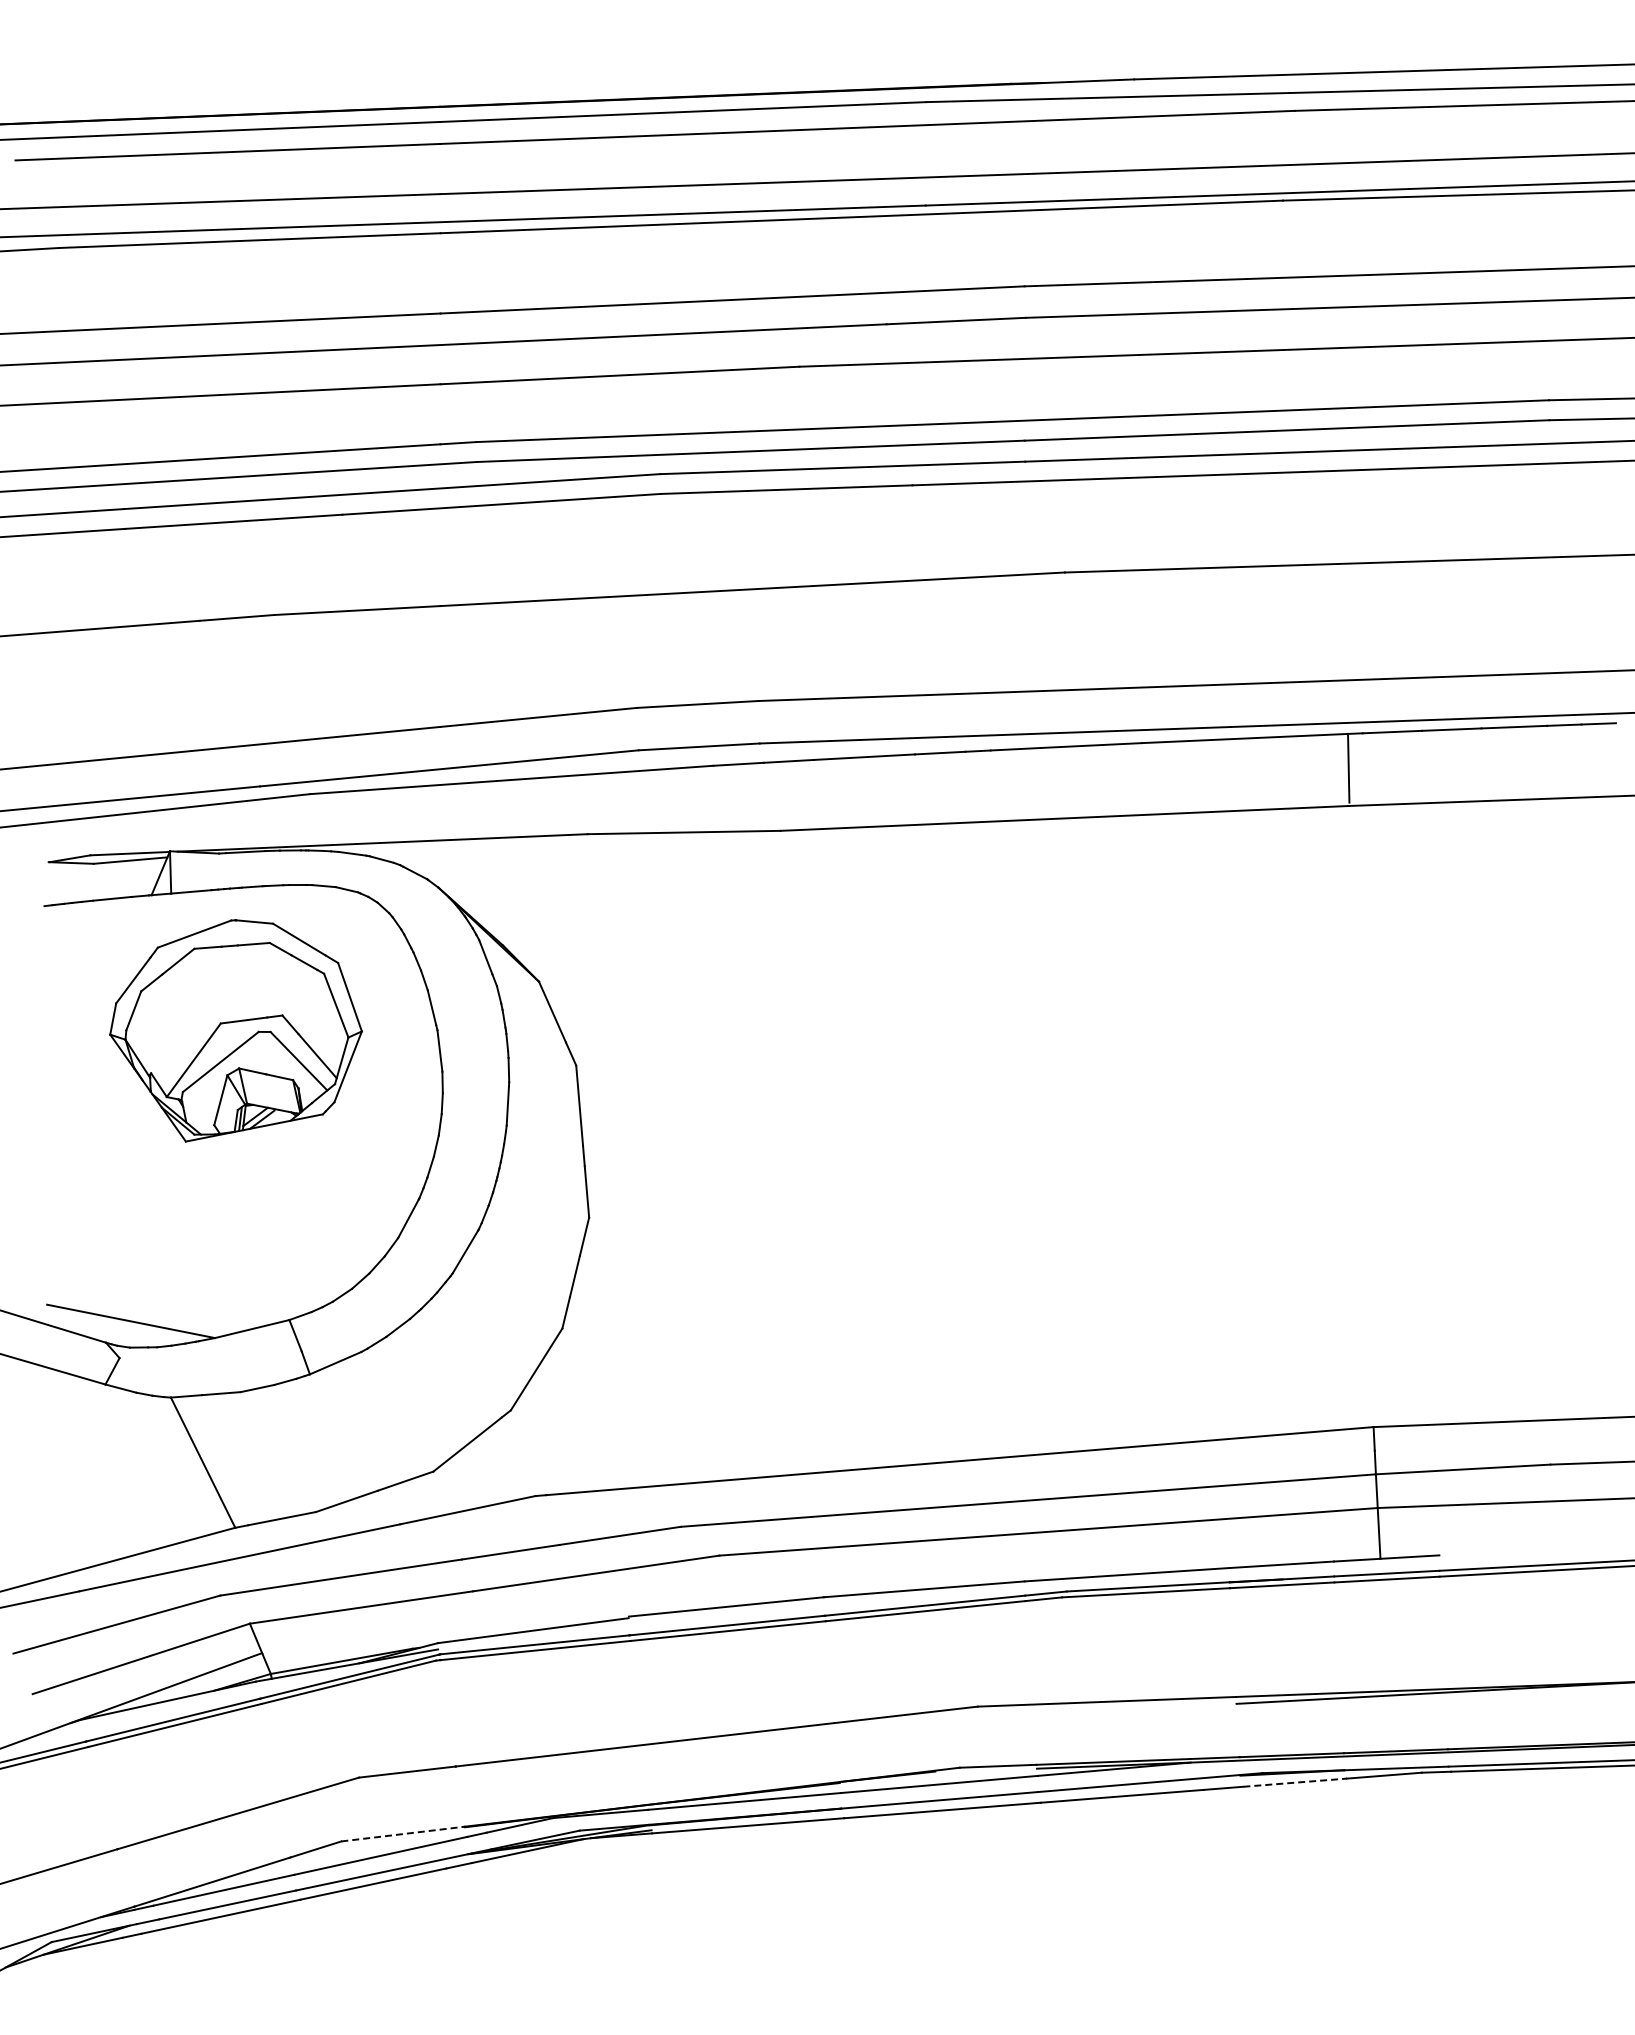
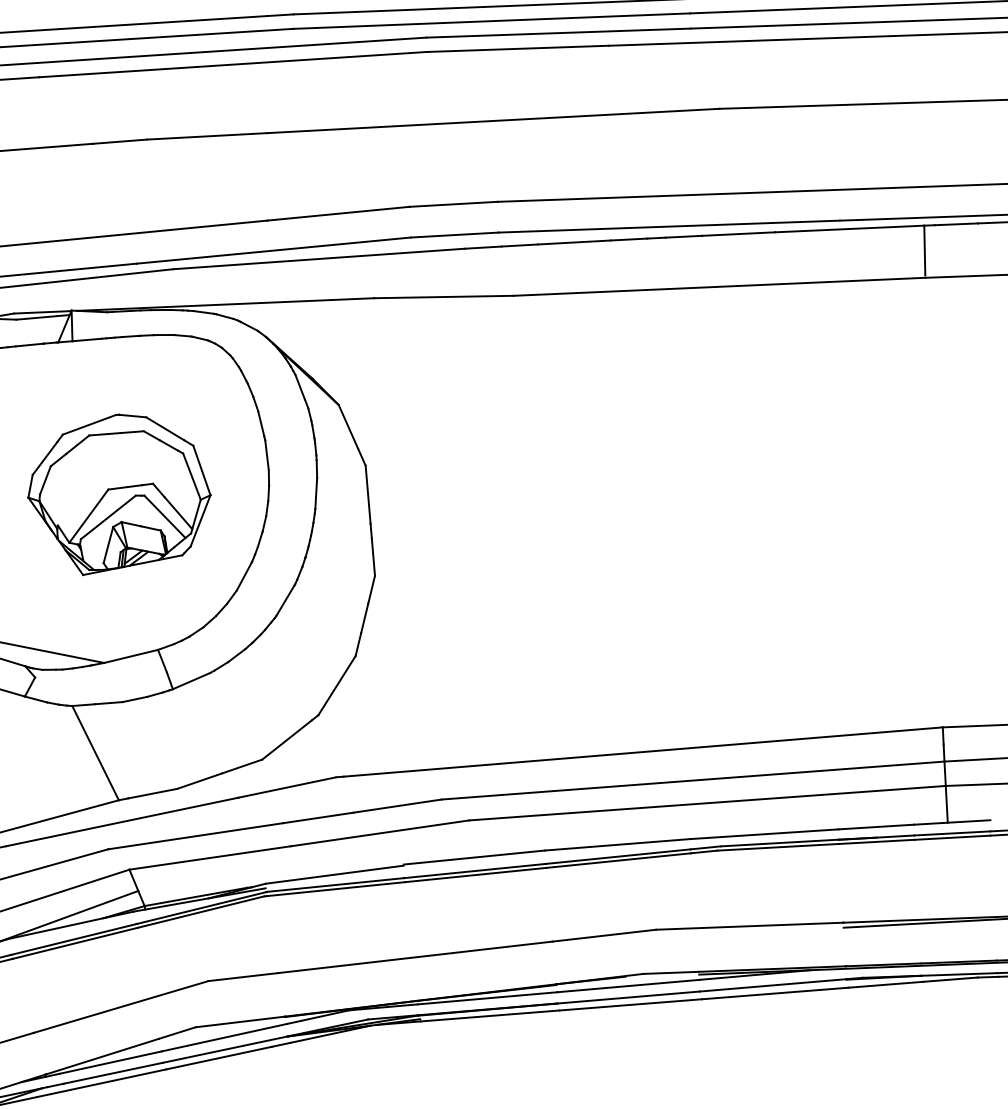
part: (235, 1030) -> (119, 494), moved
line: (1295, 1782) -> (886, 984), dashed -> solid
line: (403, 1834) -> (240, 1022), dashed -> solid

